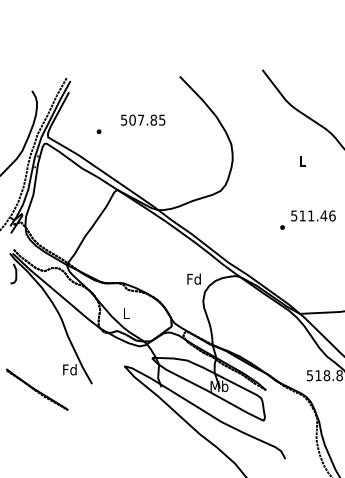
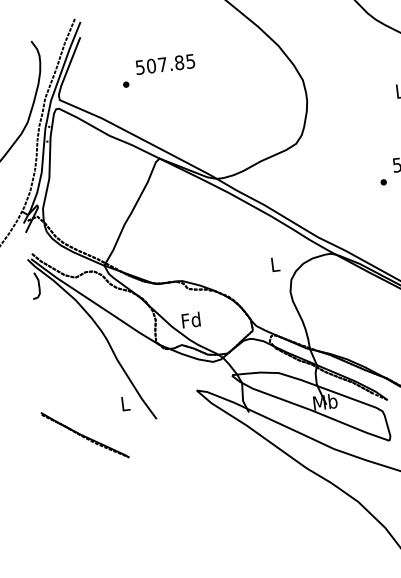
text: (143, 119) -> (165, 63), moved
text: (193, 278) -> (274, 263), Fd -> L
text: (126, 312) -> (190, 319), L -> Fd
text: (69, 369) -> (124, 403), Fd -> L

